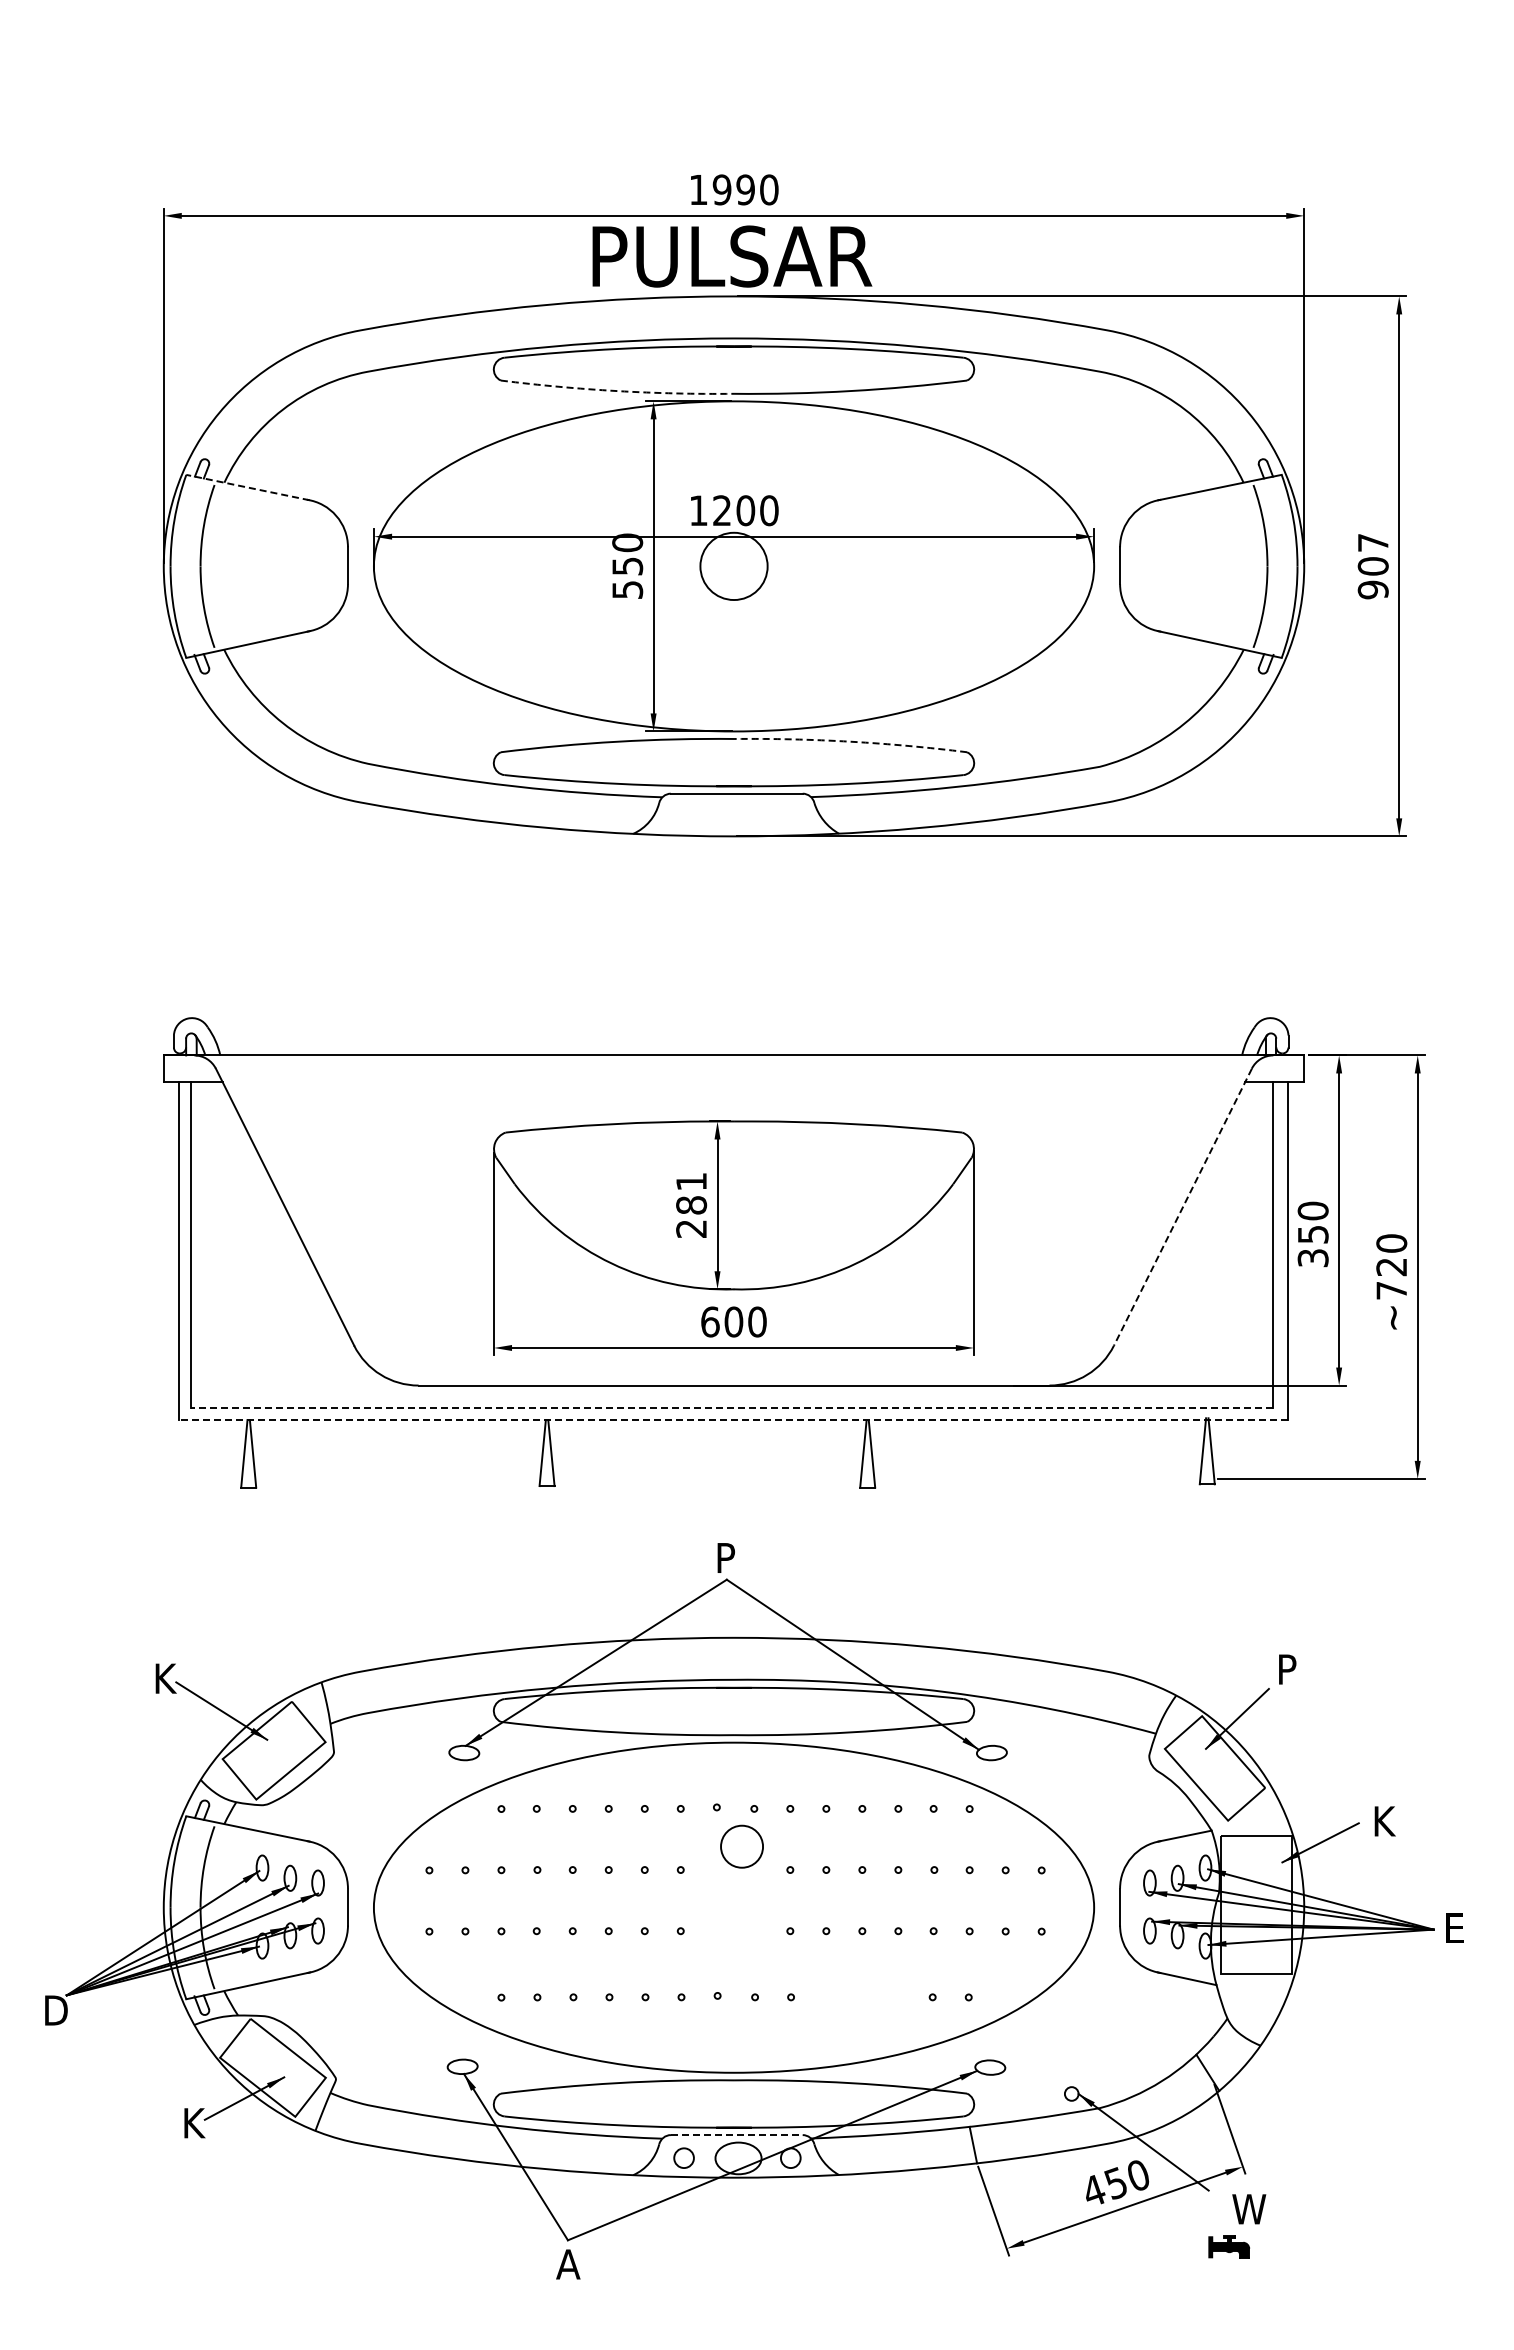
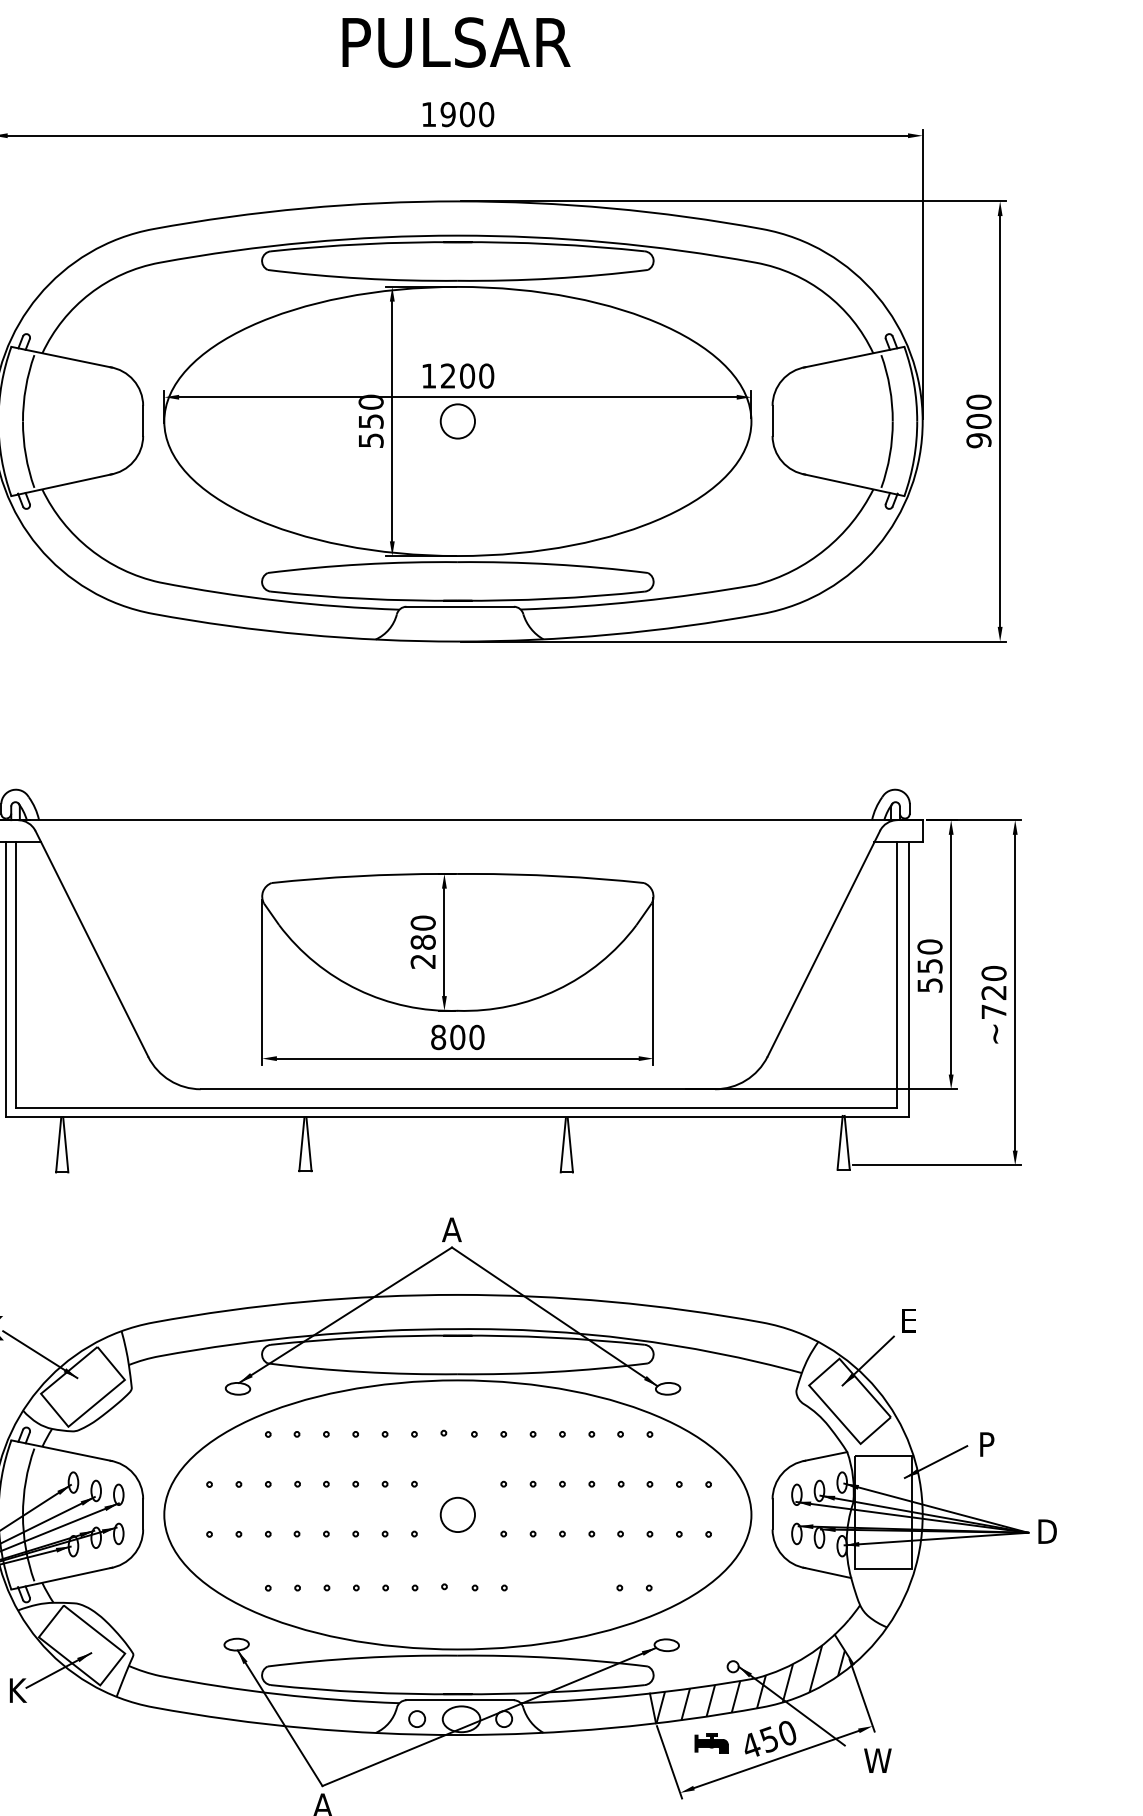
text: (745, 189) -> (467, 114), 1990 -> 1900
text: (732, 256) -> (456, 42), moved
arc: (617, 391) -> (362, 278), dashed -> solid
line: (247, 487) -> (61, 357), dashed -> solid
text: (1372, 542) -> (978, 401), 907 -> 900
circle: (734, 566) -> (458, 421), size x0.62
arc: (850, 741) -> (552, 564), dashed -> solid
text: (691, 1181) -> (423, 922), 281 -> 280
line: (1182, 1207) -> (823, 944), dashed -> solid
text: (1312, 1257) -> (929, 984), 350 -> 550
text: (710, 1321) -> (438, 1037), 600 -> 800
line: (732, 1408) -> (456, 1107), dashed -> solid
line: (733, 1420) -> (457, 1117), dashed -> solid
text: (726, 1557) -> (451, 1229), P -> A
text: (1287, 1669) -> (909, 1320), P -> E
text: (1386, 1821) -> (989, 1444), K -> P
circle: (741, 1846) -> (457, 1514), moved
text: (1457, 1928) -> (1047, 1531), E -> D
hatch: (1092, 2115) -> (750, 1684), added
line: (736, 2135) -> (459, 1700), dashed -> solid
part: (1229, 2246) -> (711, 1743), moved

